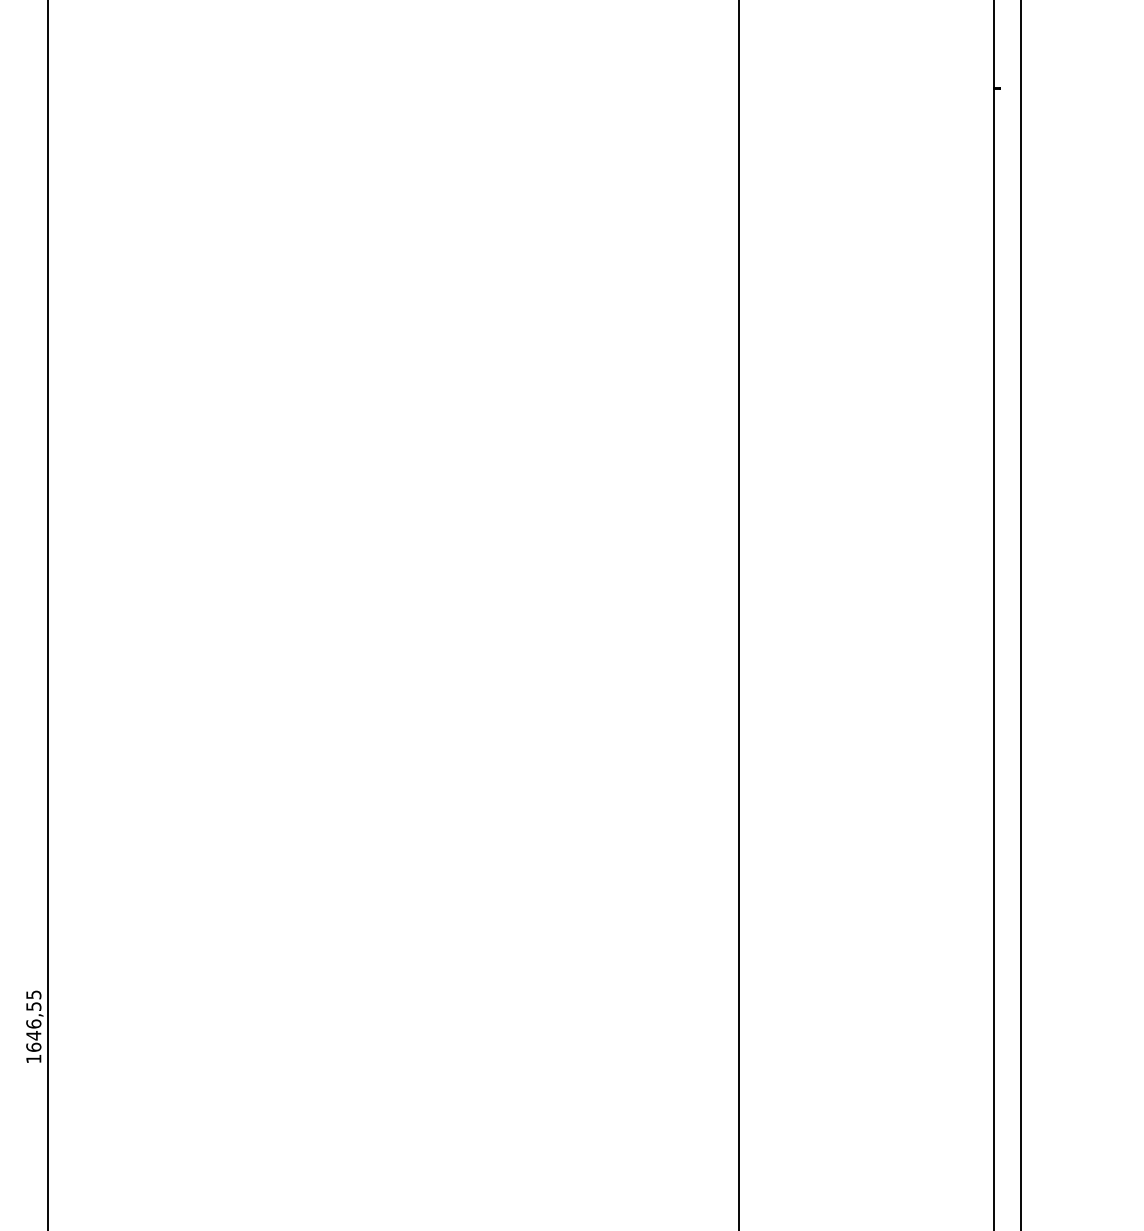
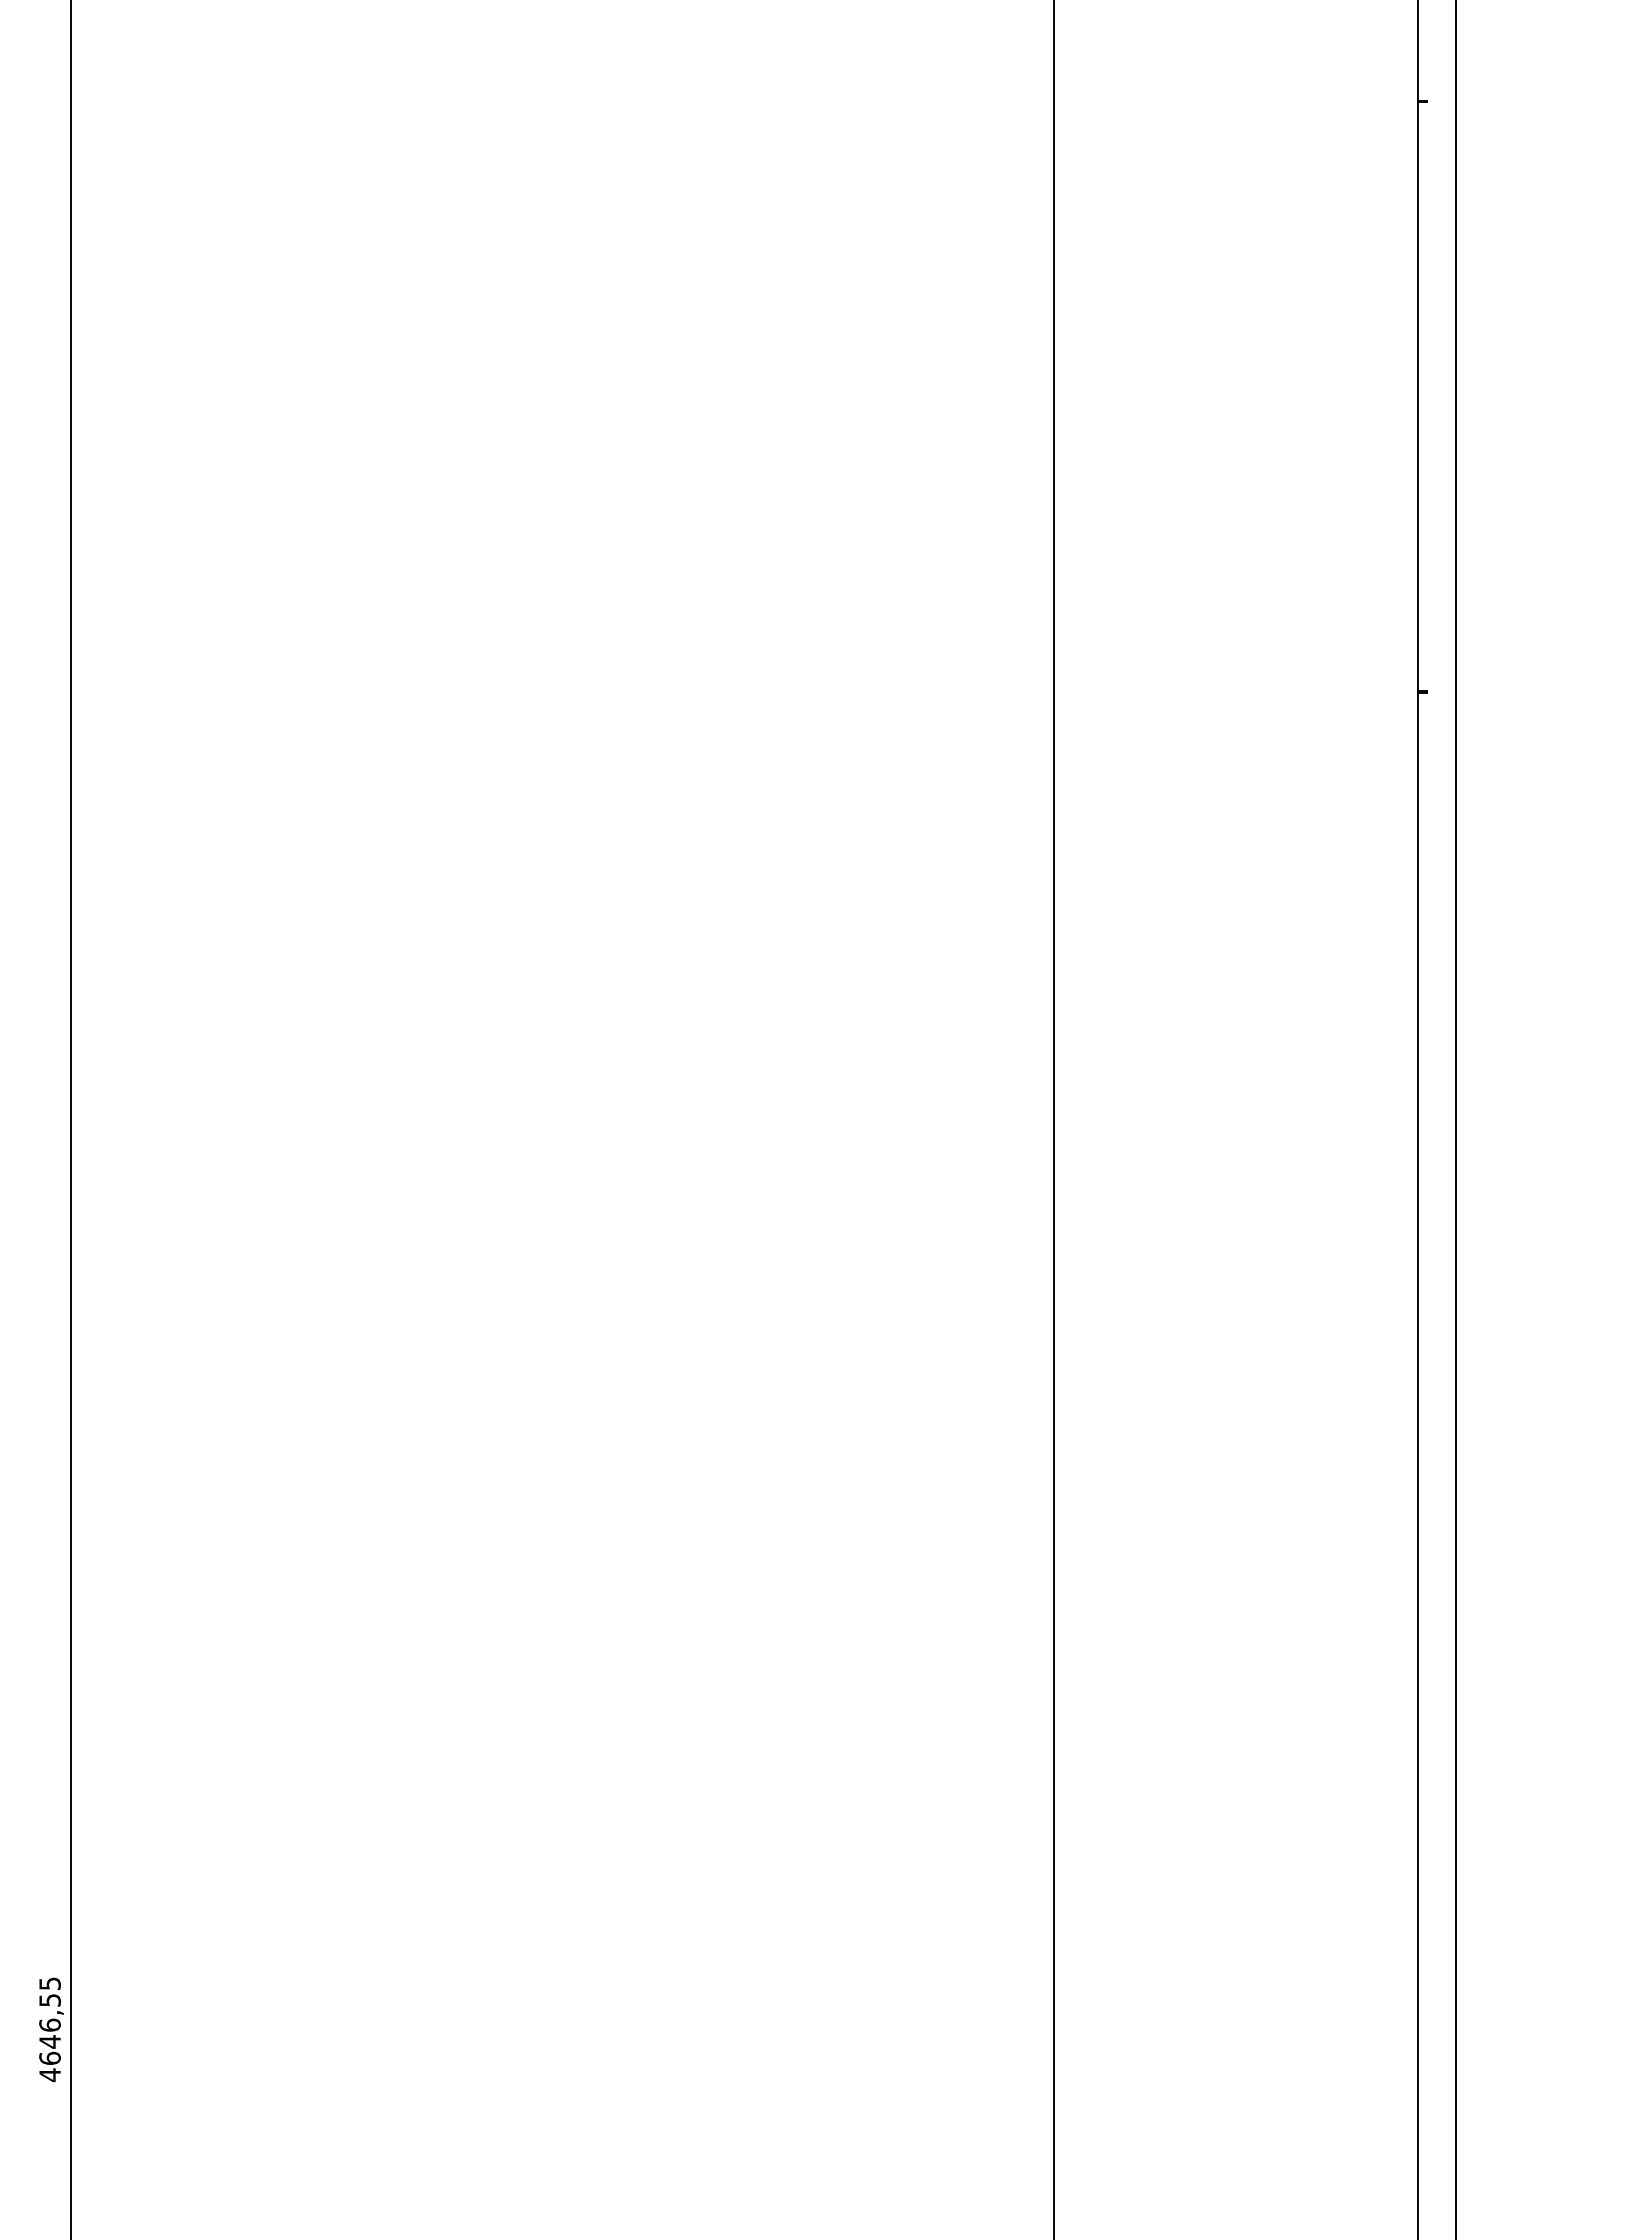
text: (33, 1059) -> (49, 2075), 1646,55 -> 4646,55

